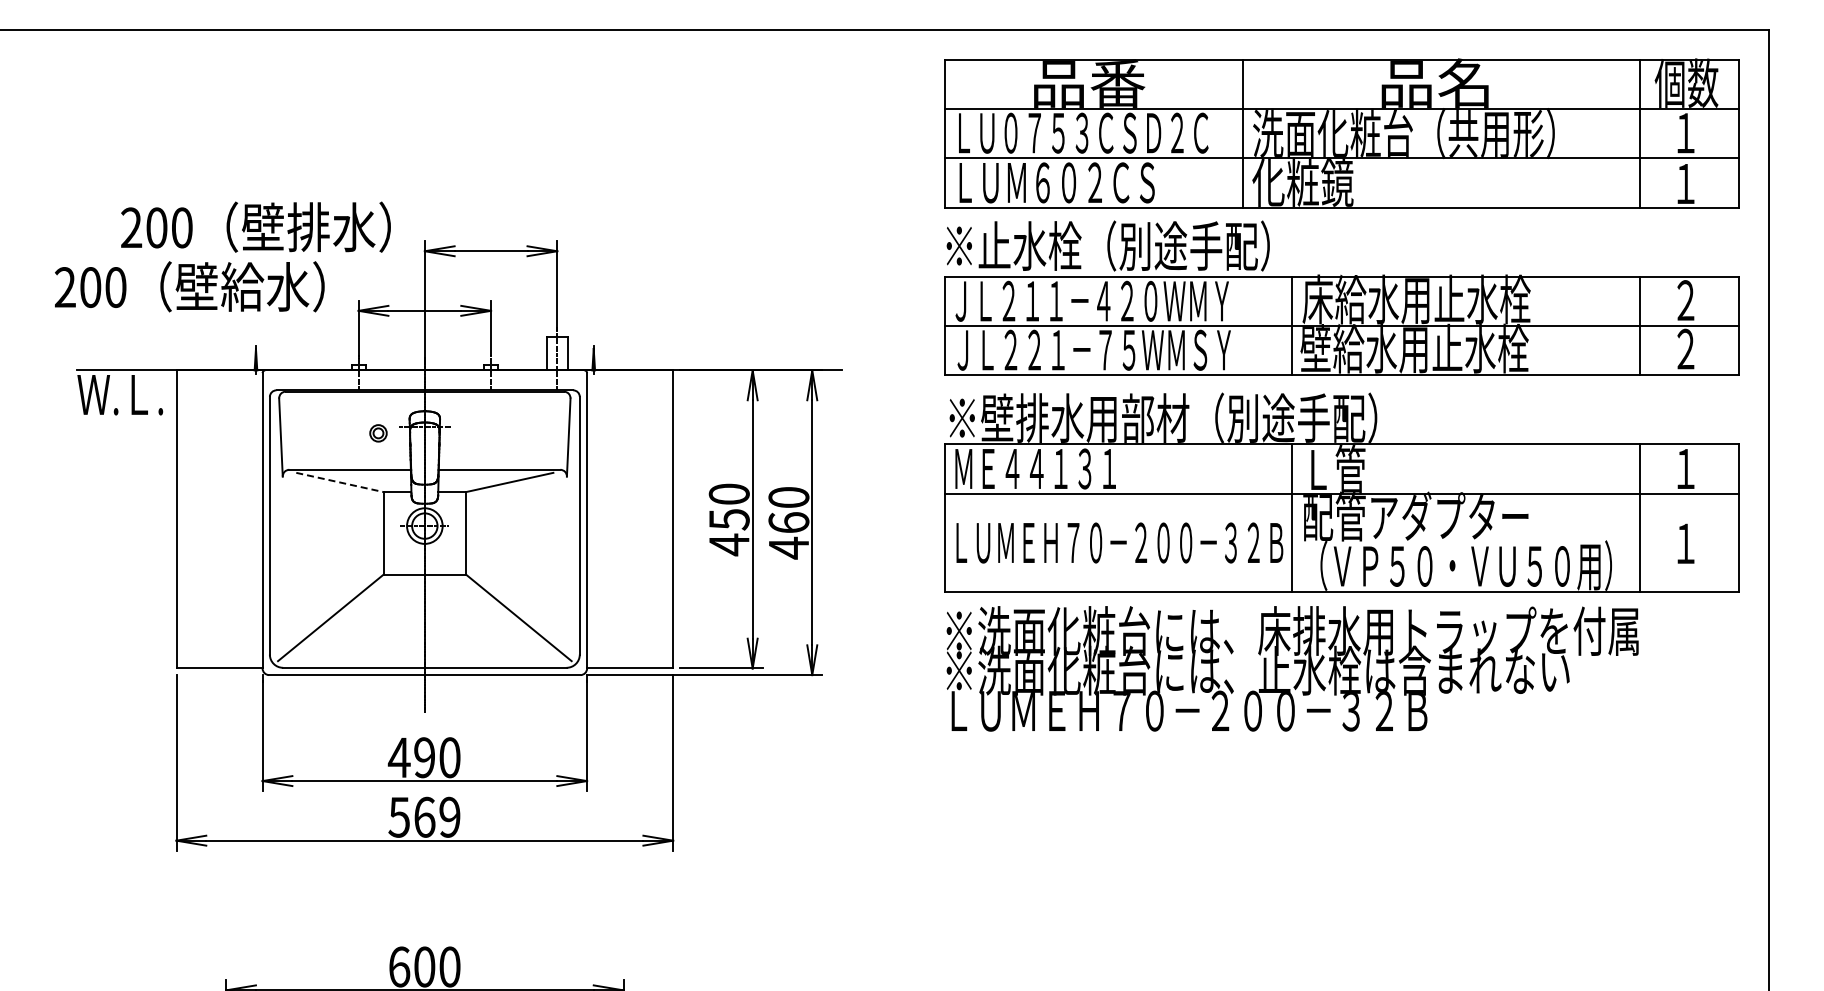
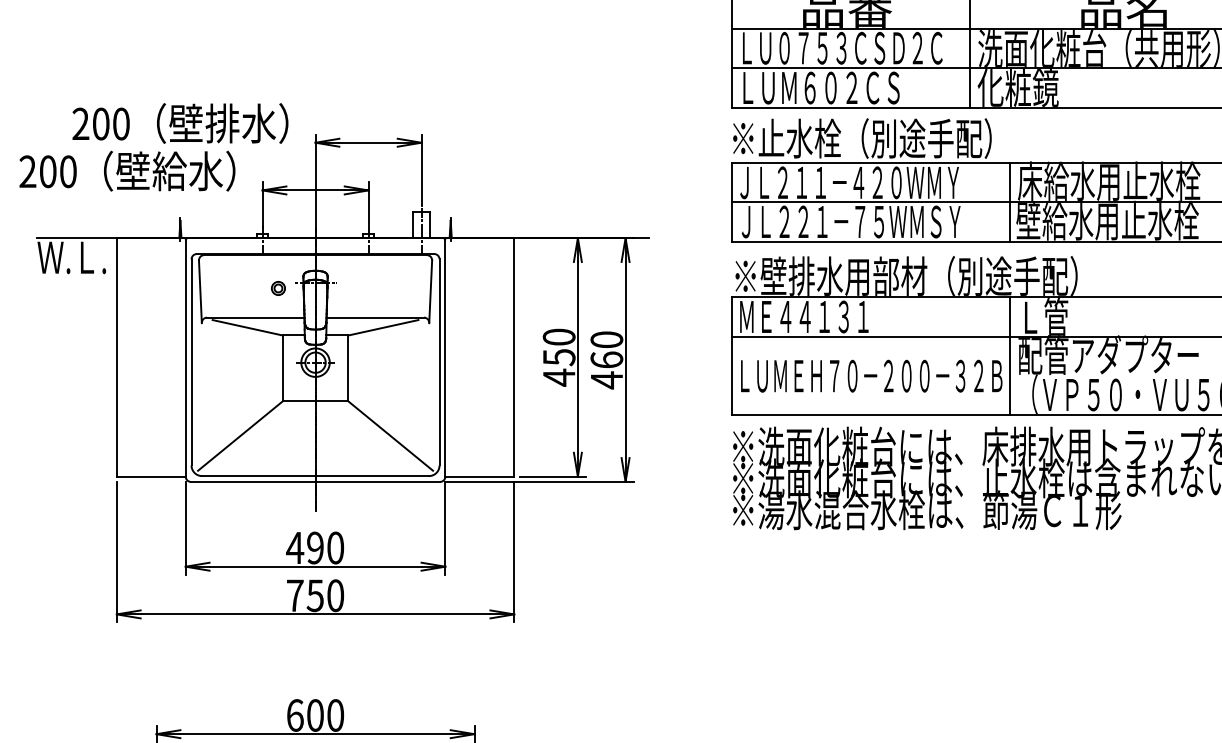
line: (340, 482) -> (248, 327), dashed -> solid
text: (1189, 710) -> (927, 510), ＬＵＭＥＨ７０－２００－３２Ｂ -> ※湯水混合水栓は、節湯Ｃ１形
text: (424, 816) -> (315, 595), 569 -> 750

